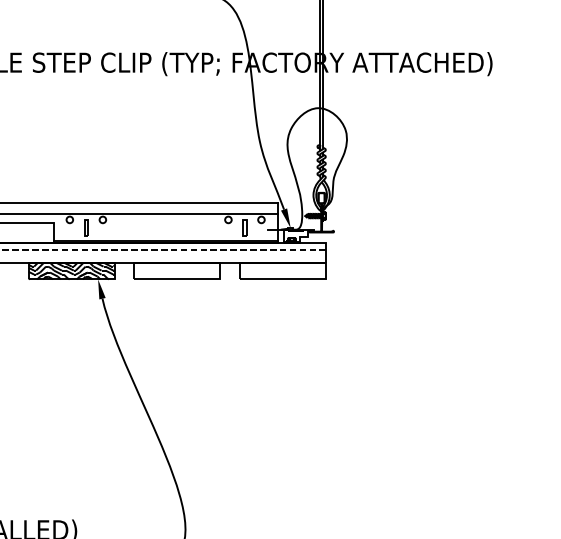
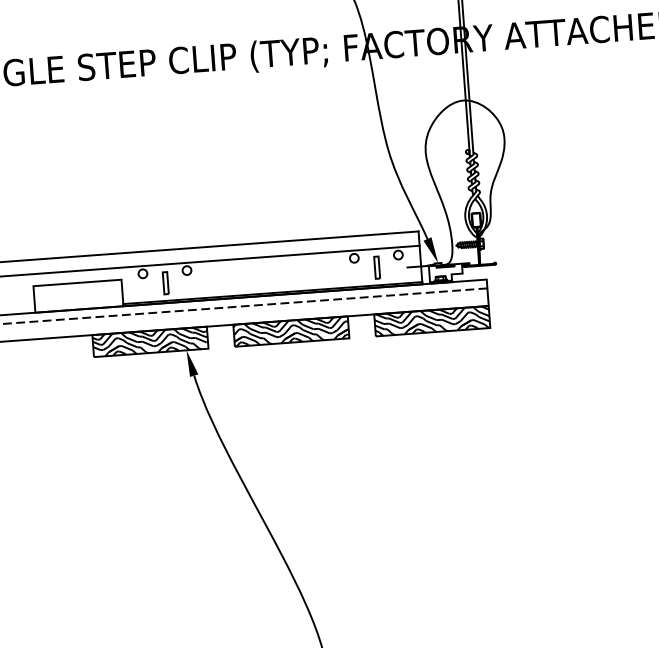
hatch: (177, 270) -> (291, 330), added
hatch: (283, 270) -> (432, 320), added

